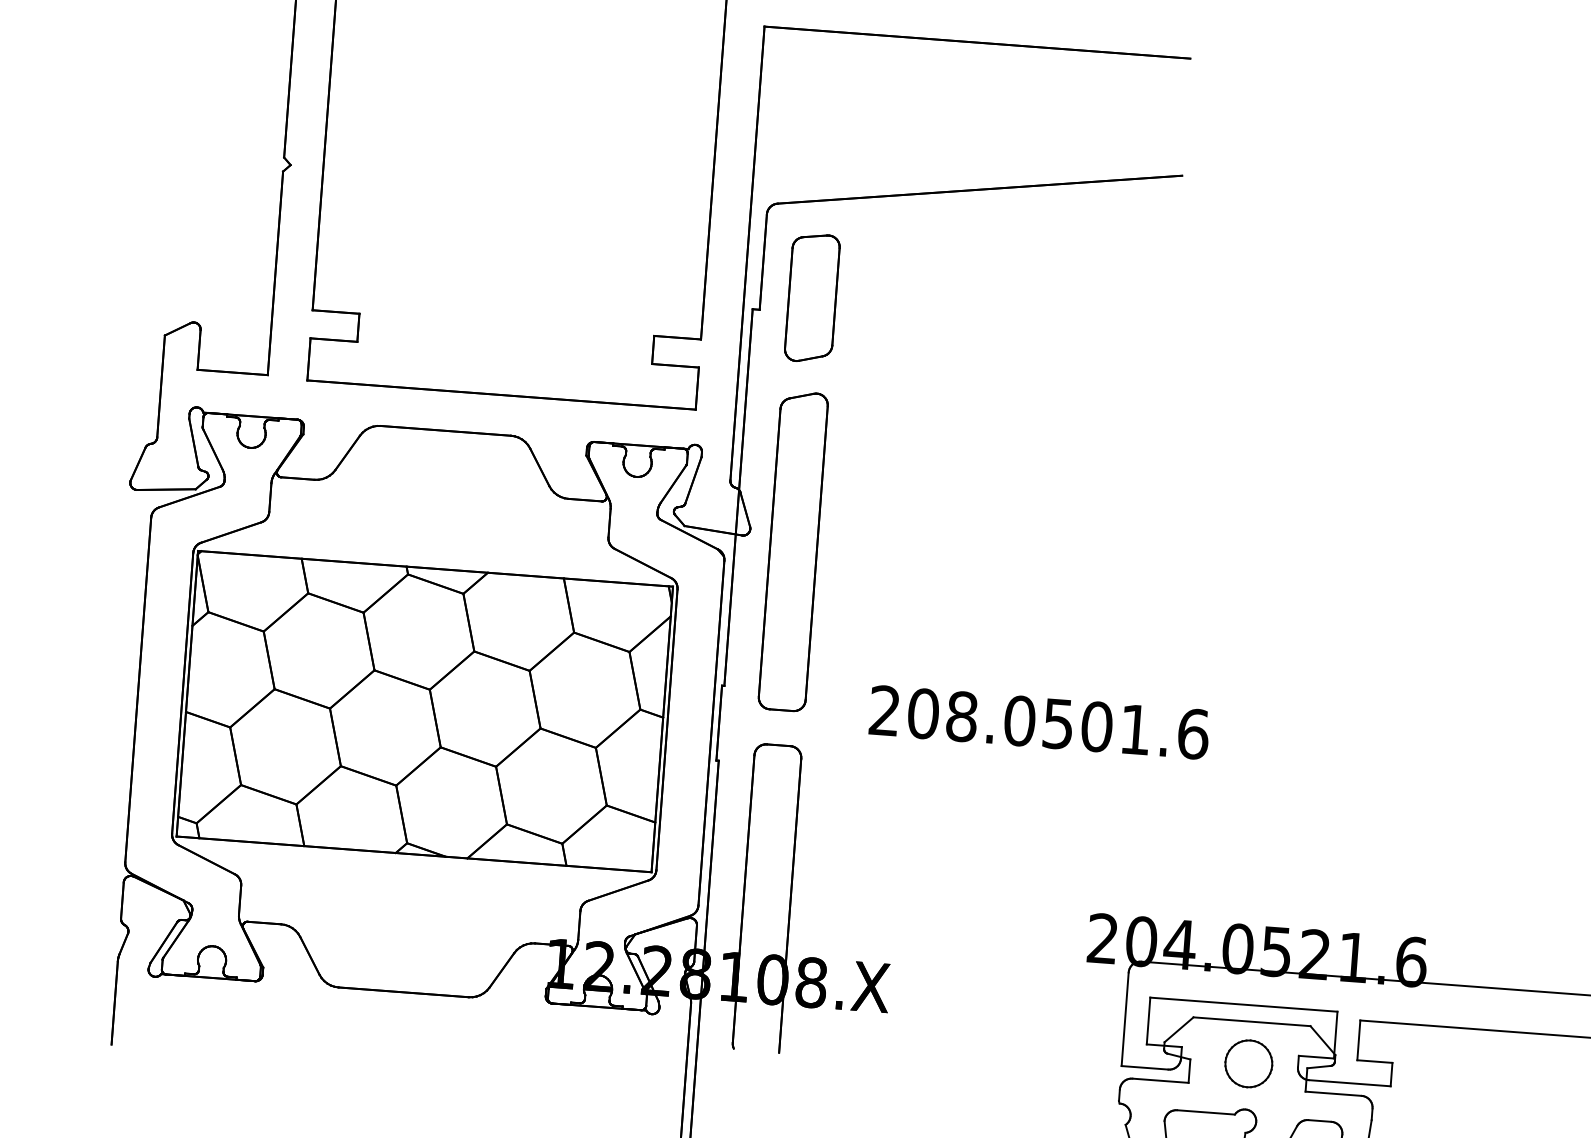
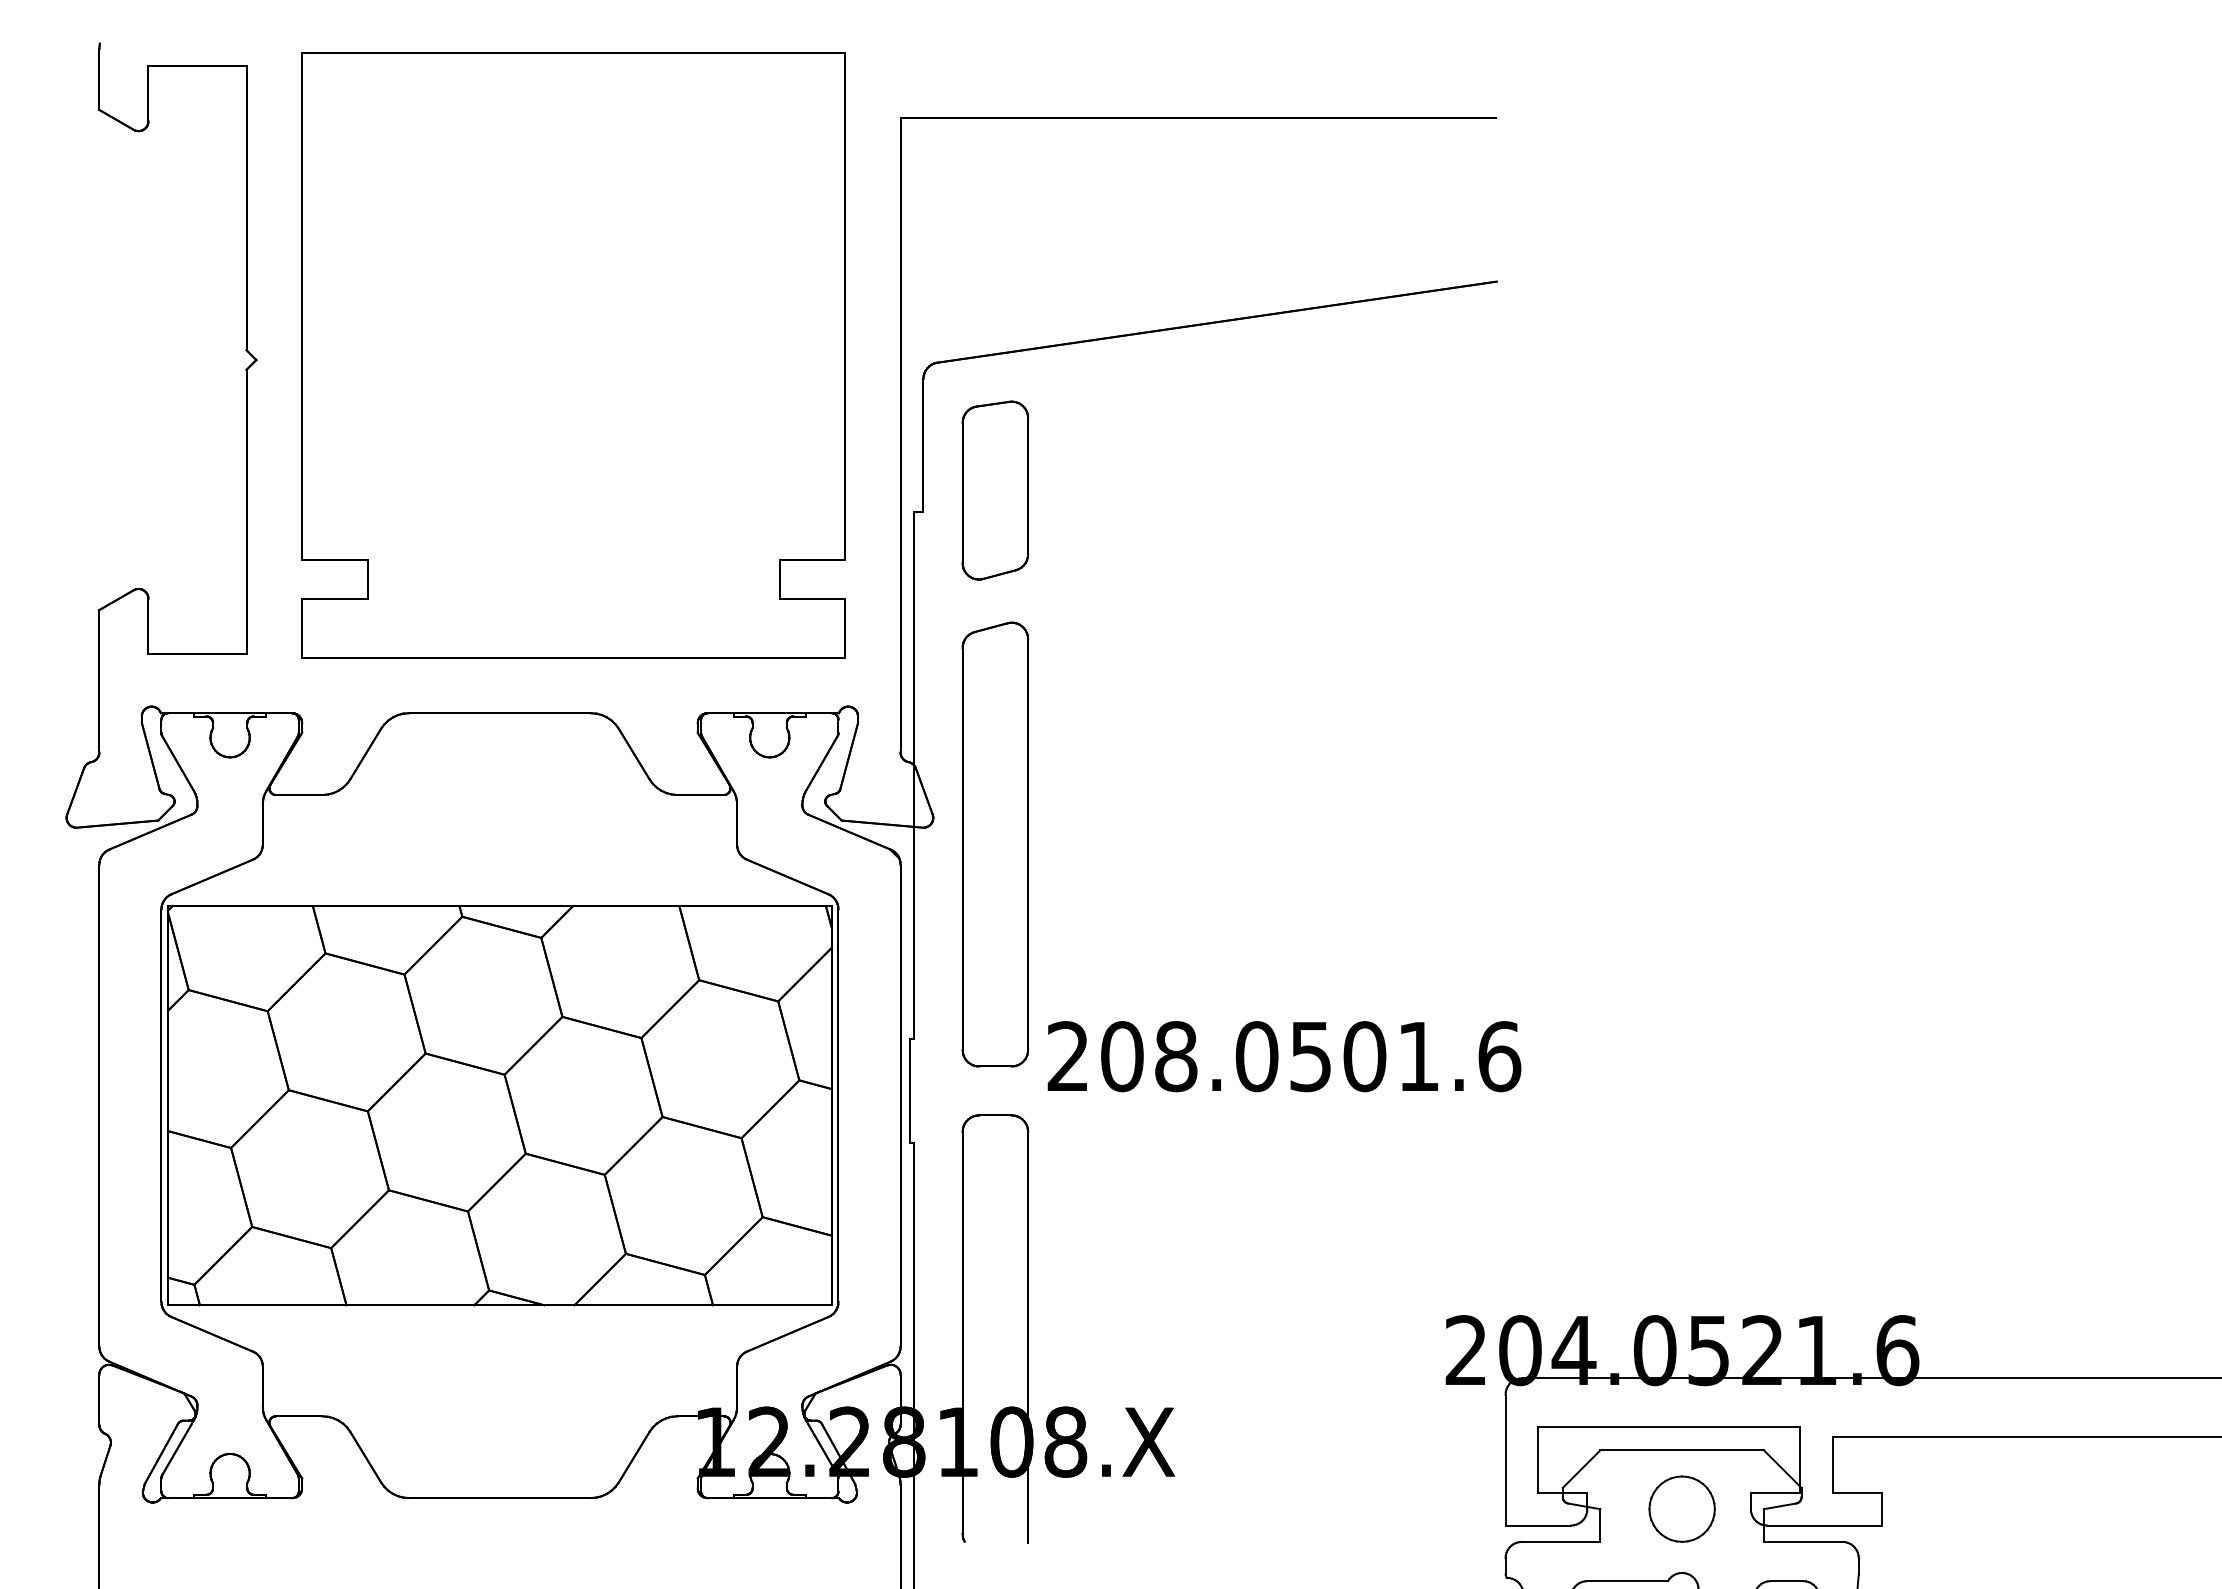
text: (1039, 722) -> (1284, 1056), moved

